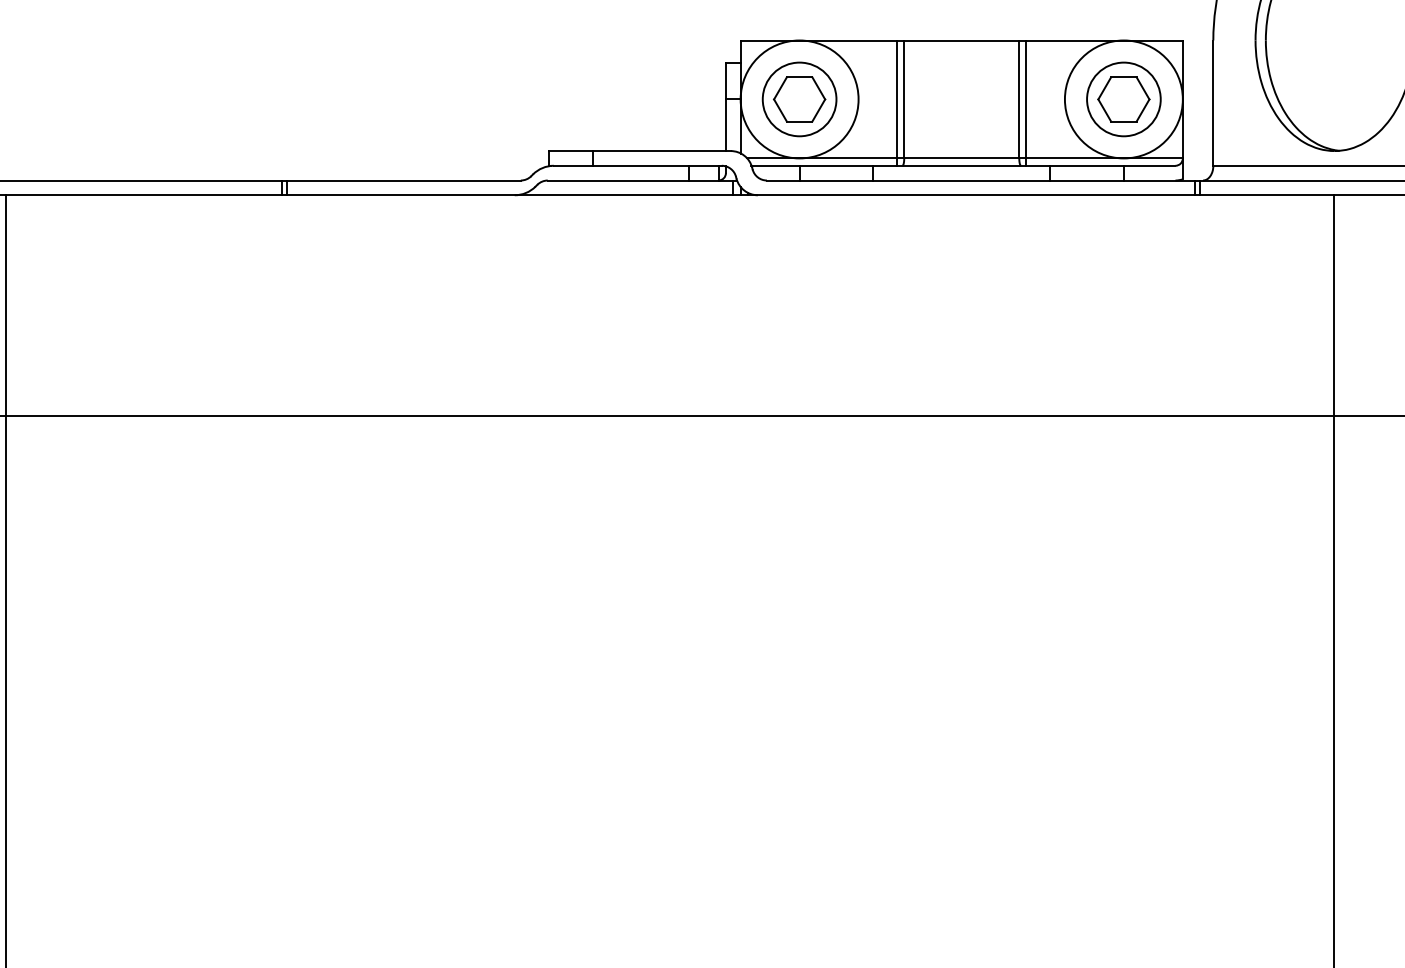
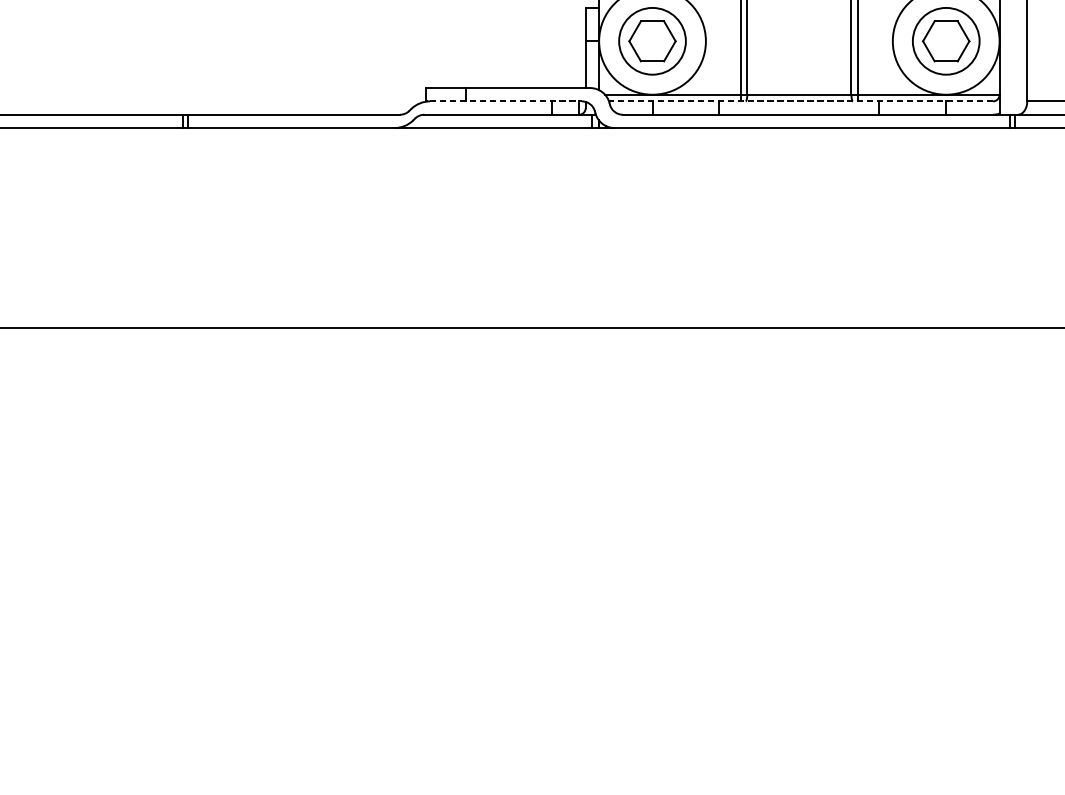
line: (637, 165) -> (505, 101), solid -> dashed
line: (962, 165) -> (800, 101), solid -> dashed

